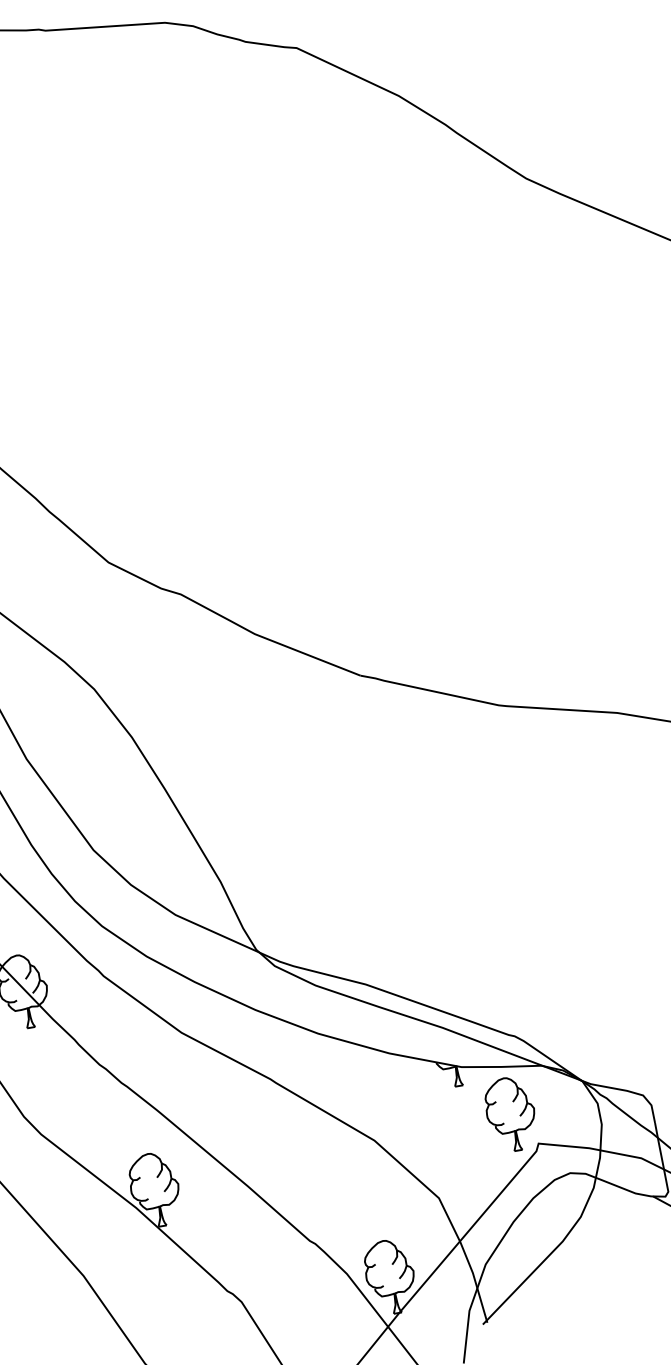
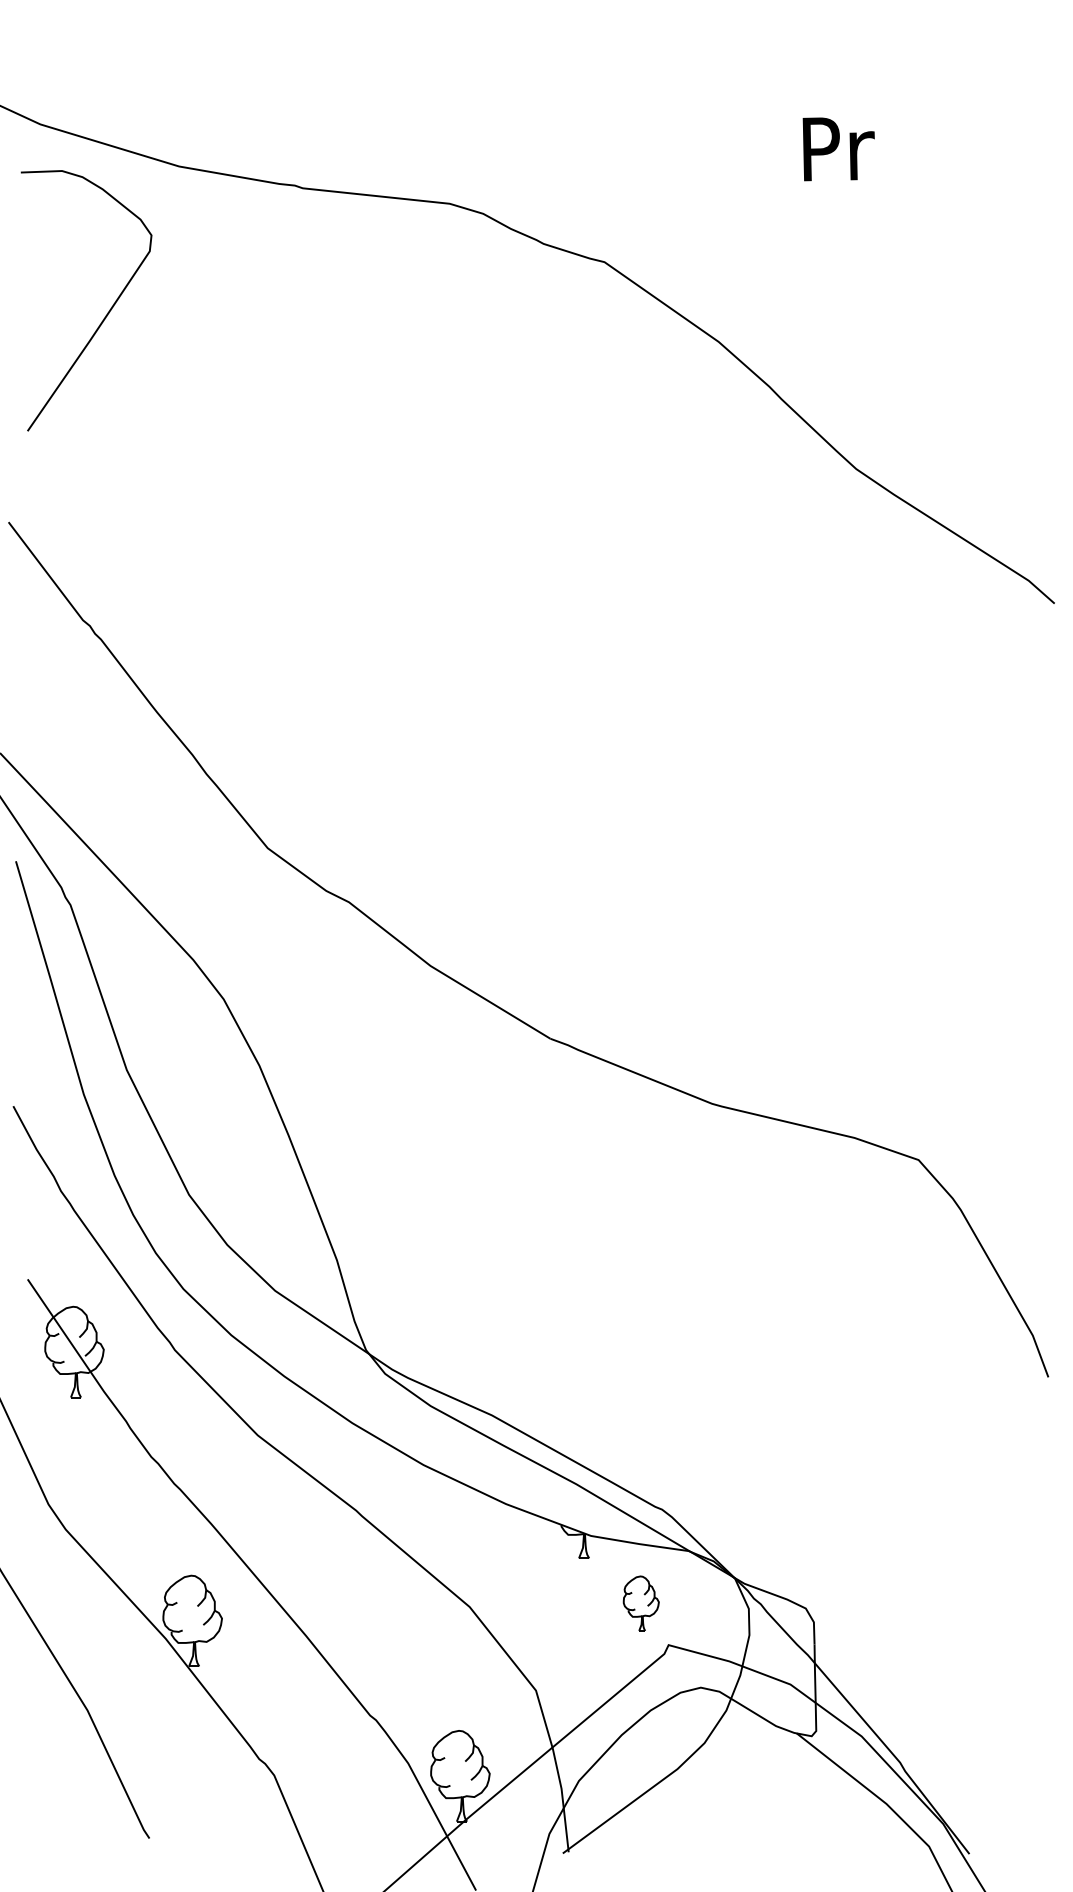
part: (511, 1114) -> (641, 1603), size x0.6

